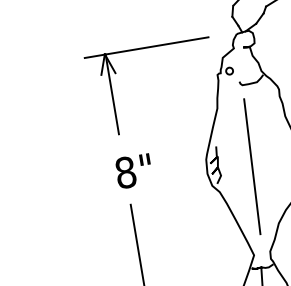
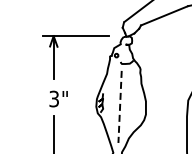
line: (253, 167) -> (120, 107), solid -> dashed
text: (126, 171) -> (54, 98), 8" -> 3"

